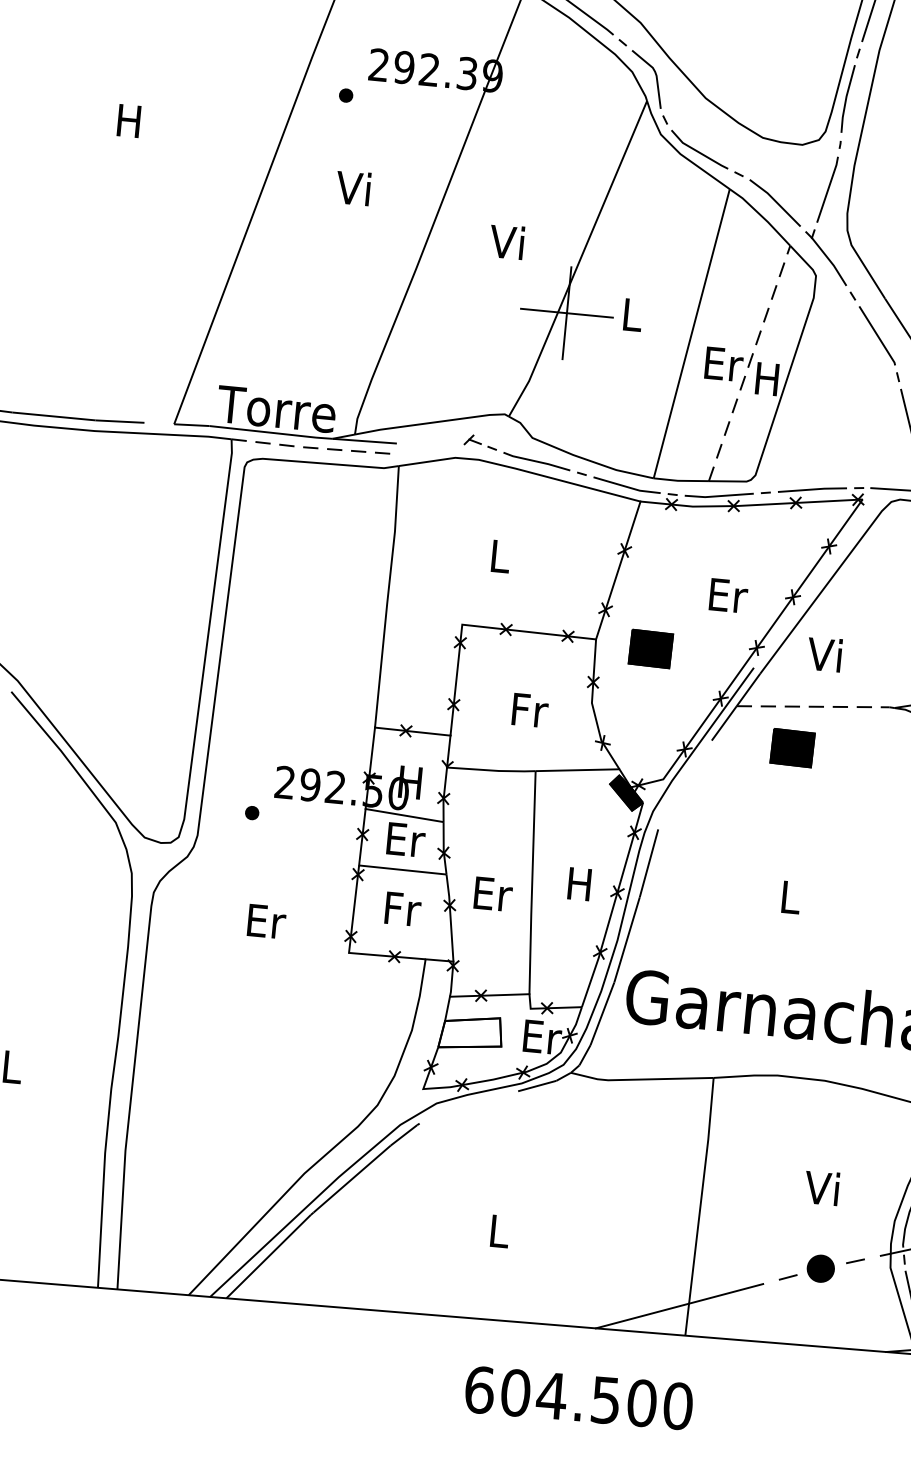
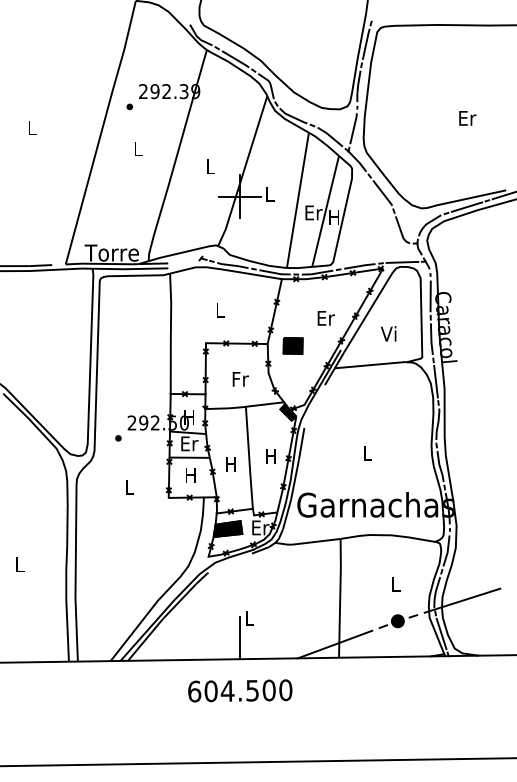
text: (128, 119) -> (31, 127), H -> L
text: (352, 187) -> (136, 148), Vi -> L
text: (506, 241) -> (209, 166), Vi -> L
line: (749, 361) -> (325, 210), dashed -> solid
line: (313, 448) -> (130, 269), dashed -> solid
text: (824, 653) -> (388, 333), moved
line: (819, 707) -> (372, 365), dashed -> solid
part: (791, 746) -> (361, 384), removed
text: (492, 893) -> (231, 464), Er -> H
text: (403, 908) -> (191, 475), Fr -> H
text: (266, 919) -> (129, 486), Er -> L
fill: (469, 1033) -> (227, 529), added
text: (821, 1186) -> (394, 583), Vi -> L
line: (475, 1271) -> (240, 637), added
text: (579, 1397) -> (240, 690), moved

